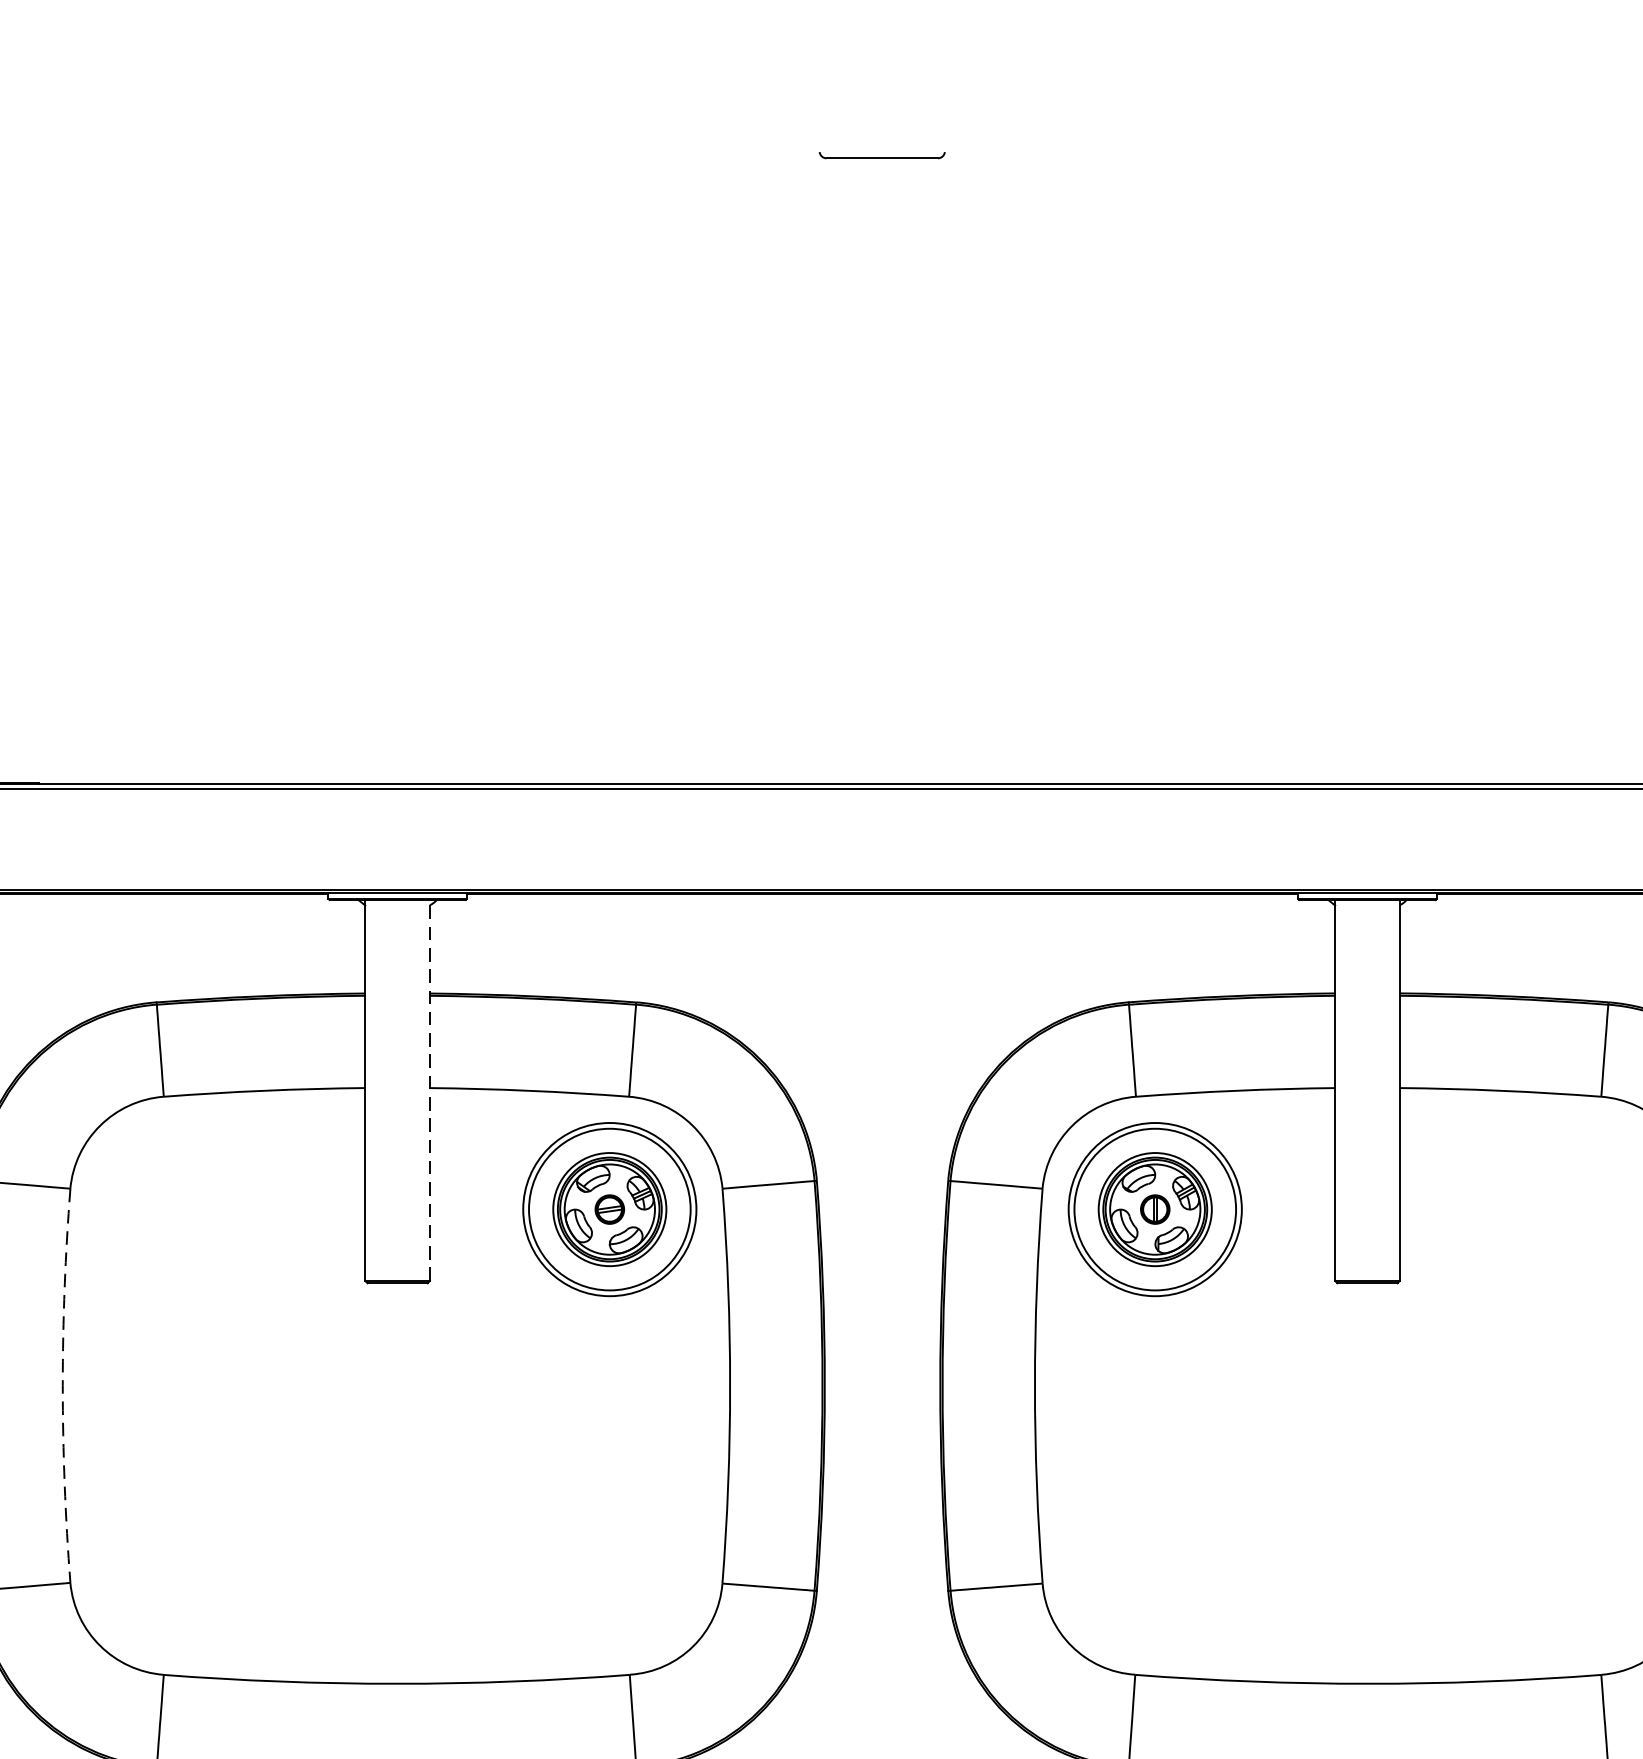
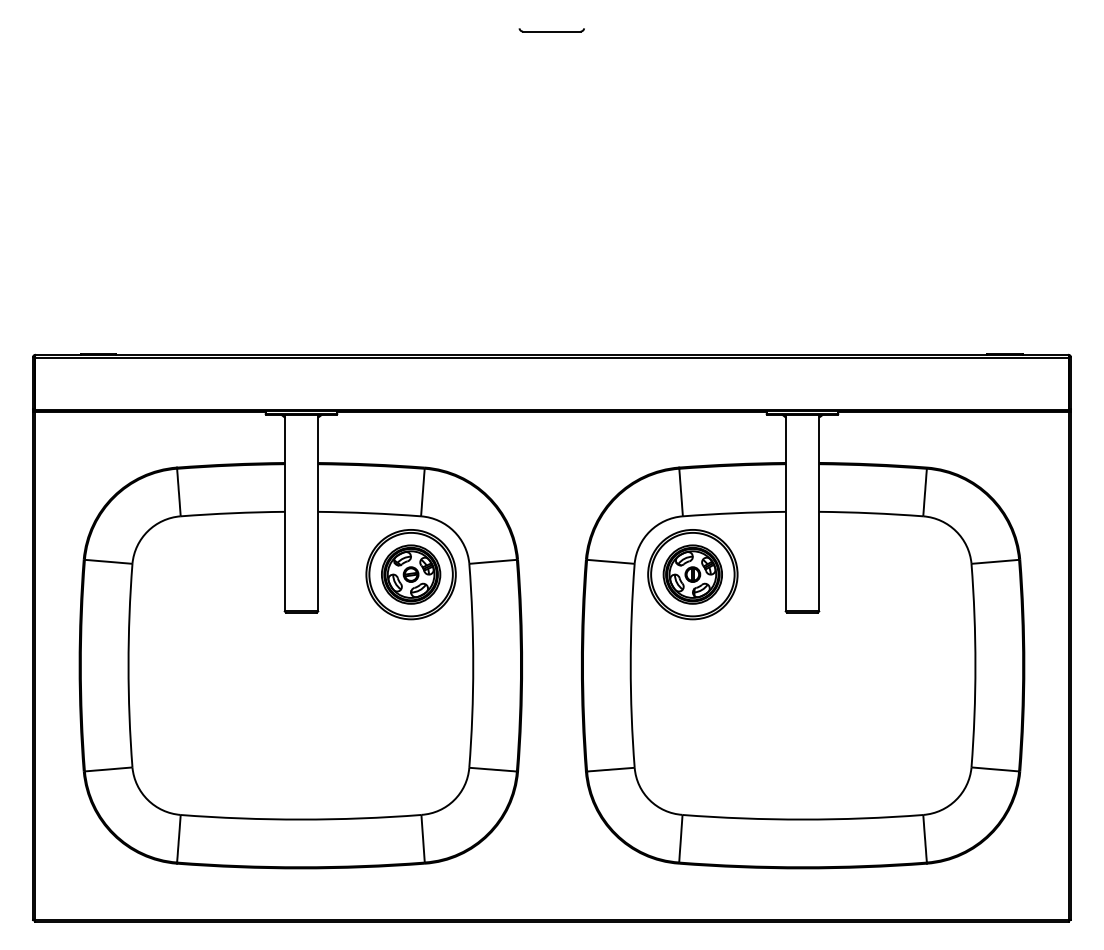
line: (430, 1089) -> (318, 512), dashed -> solid
arc: (62, 1385) -> (128, 665), dashed -> solid

